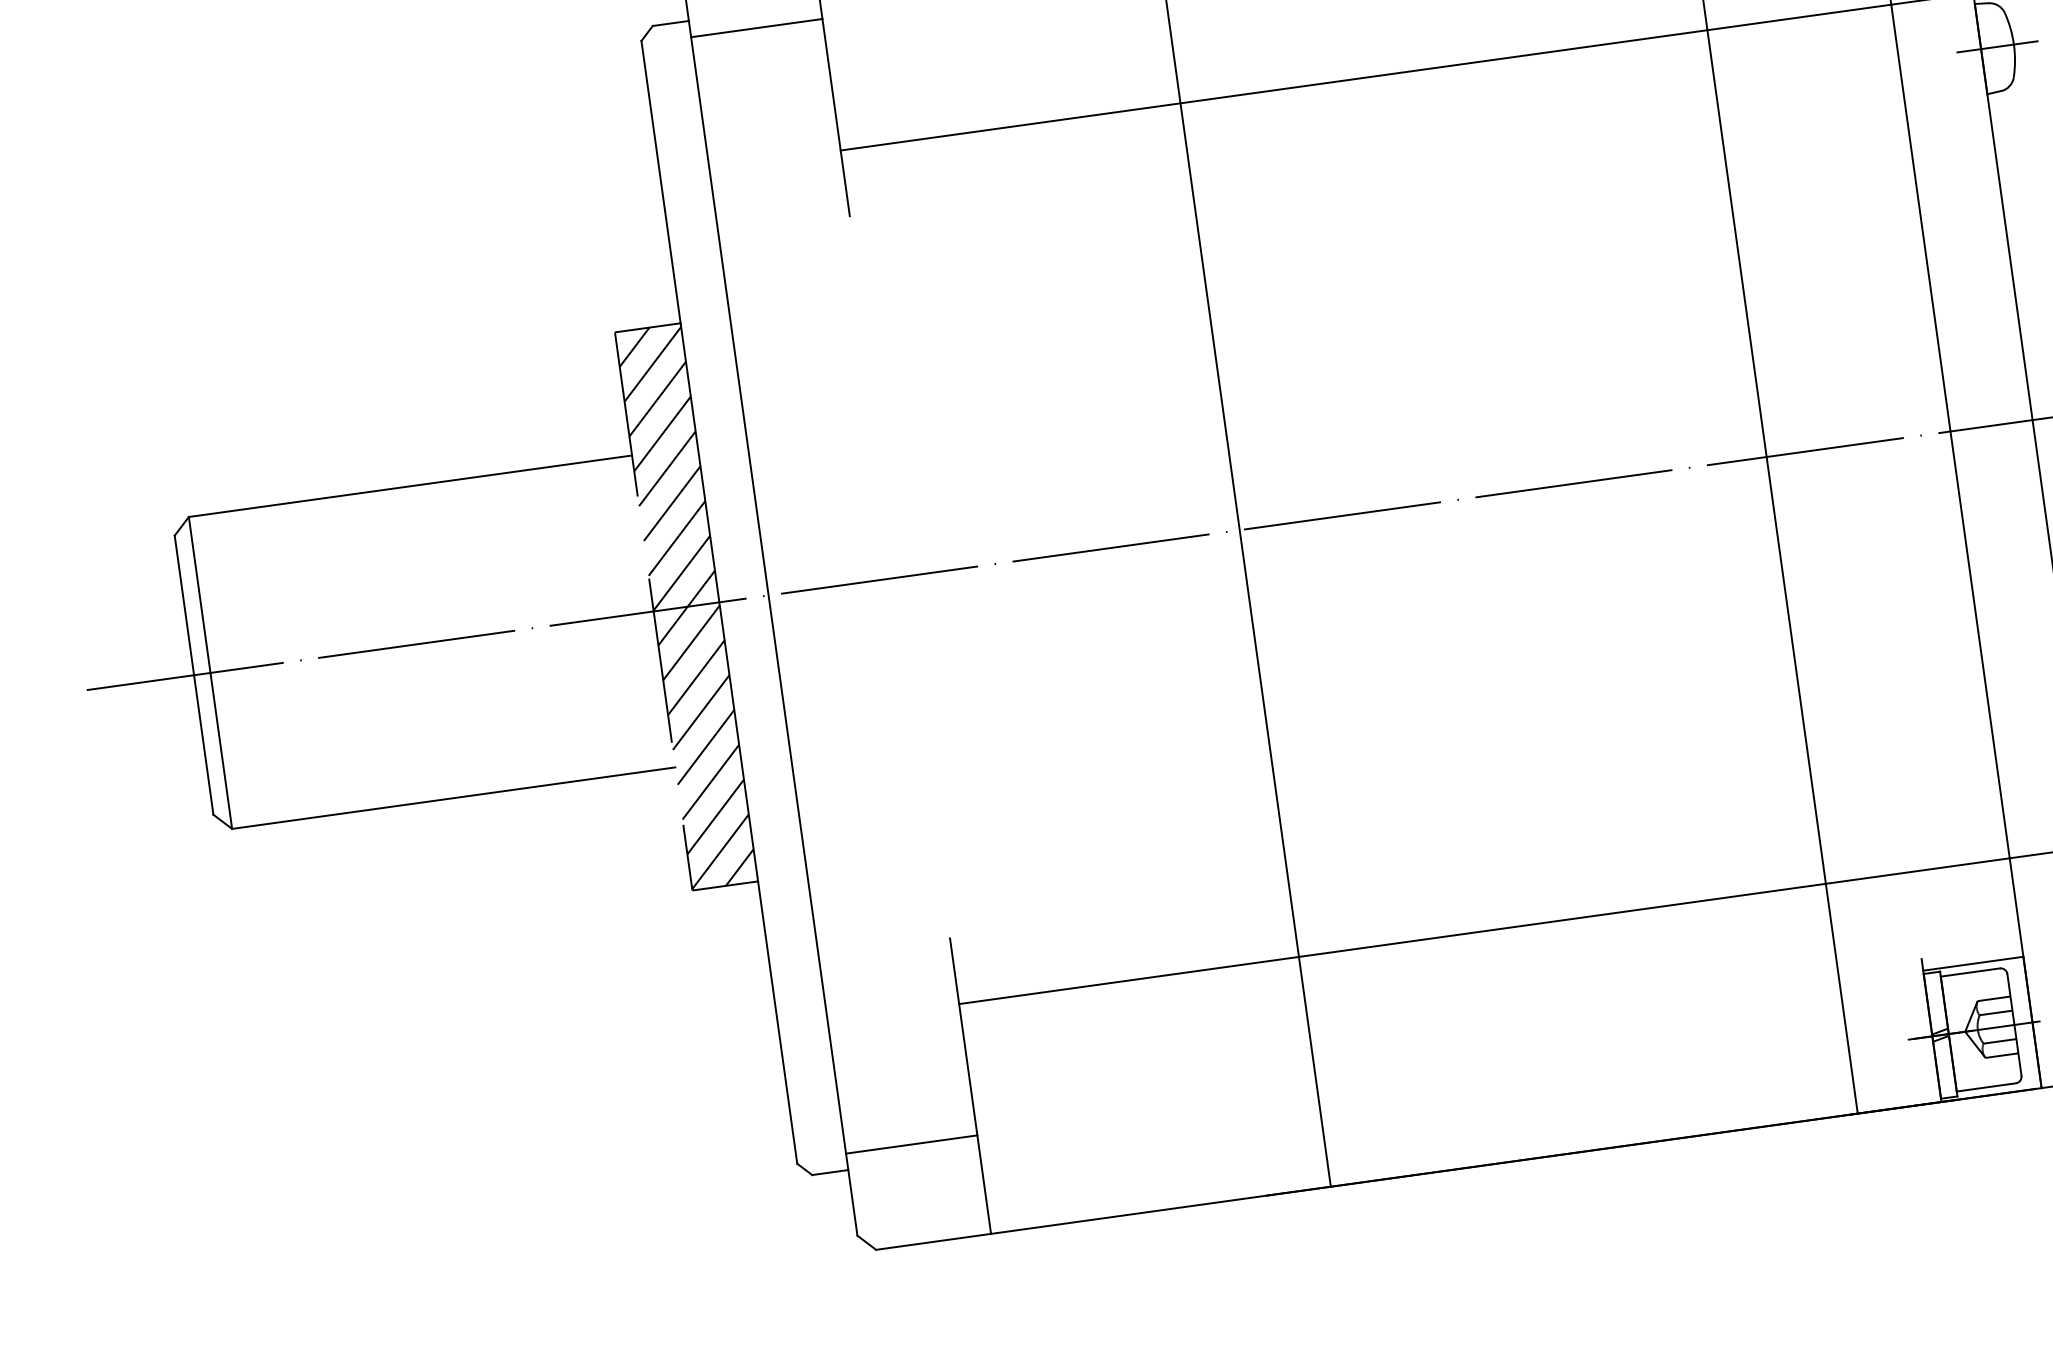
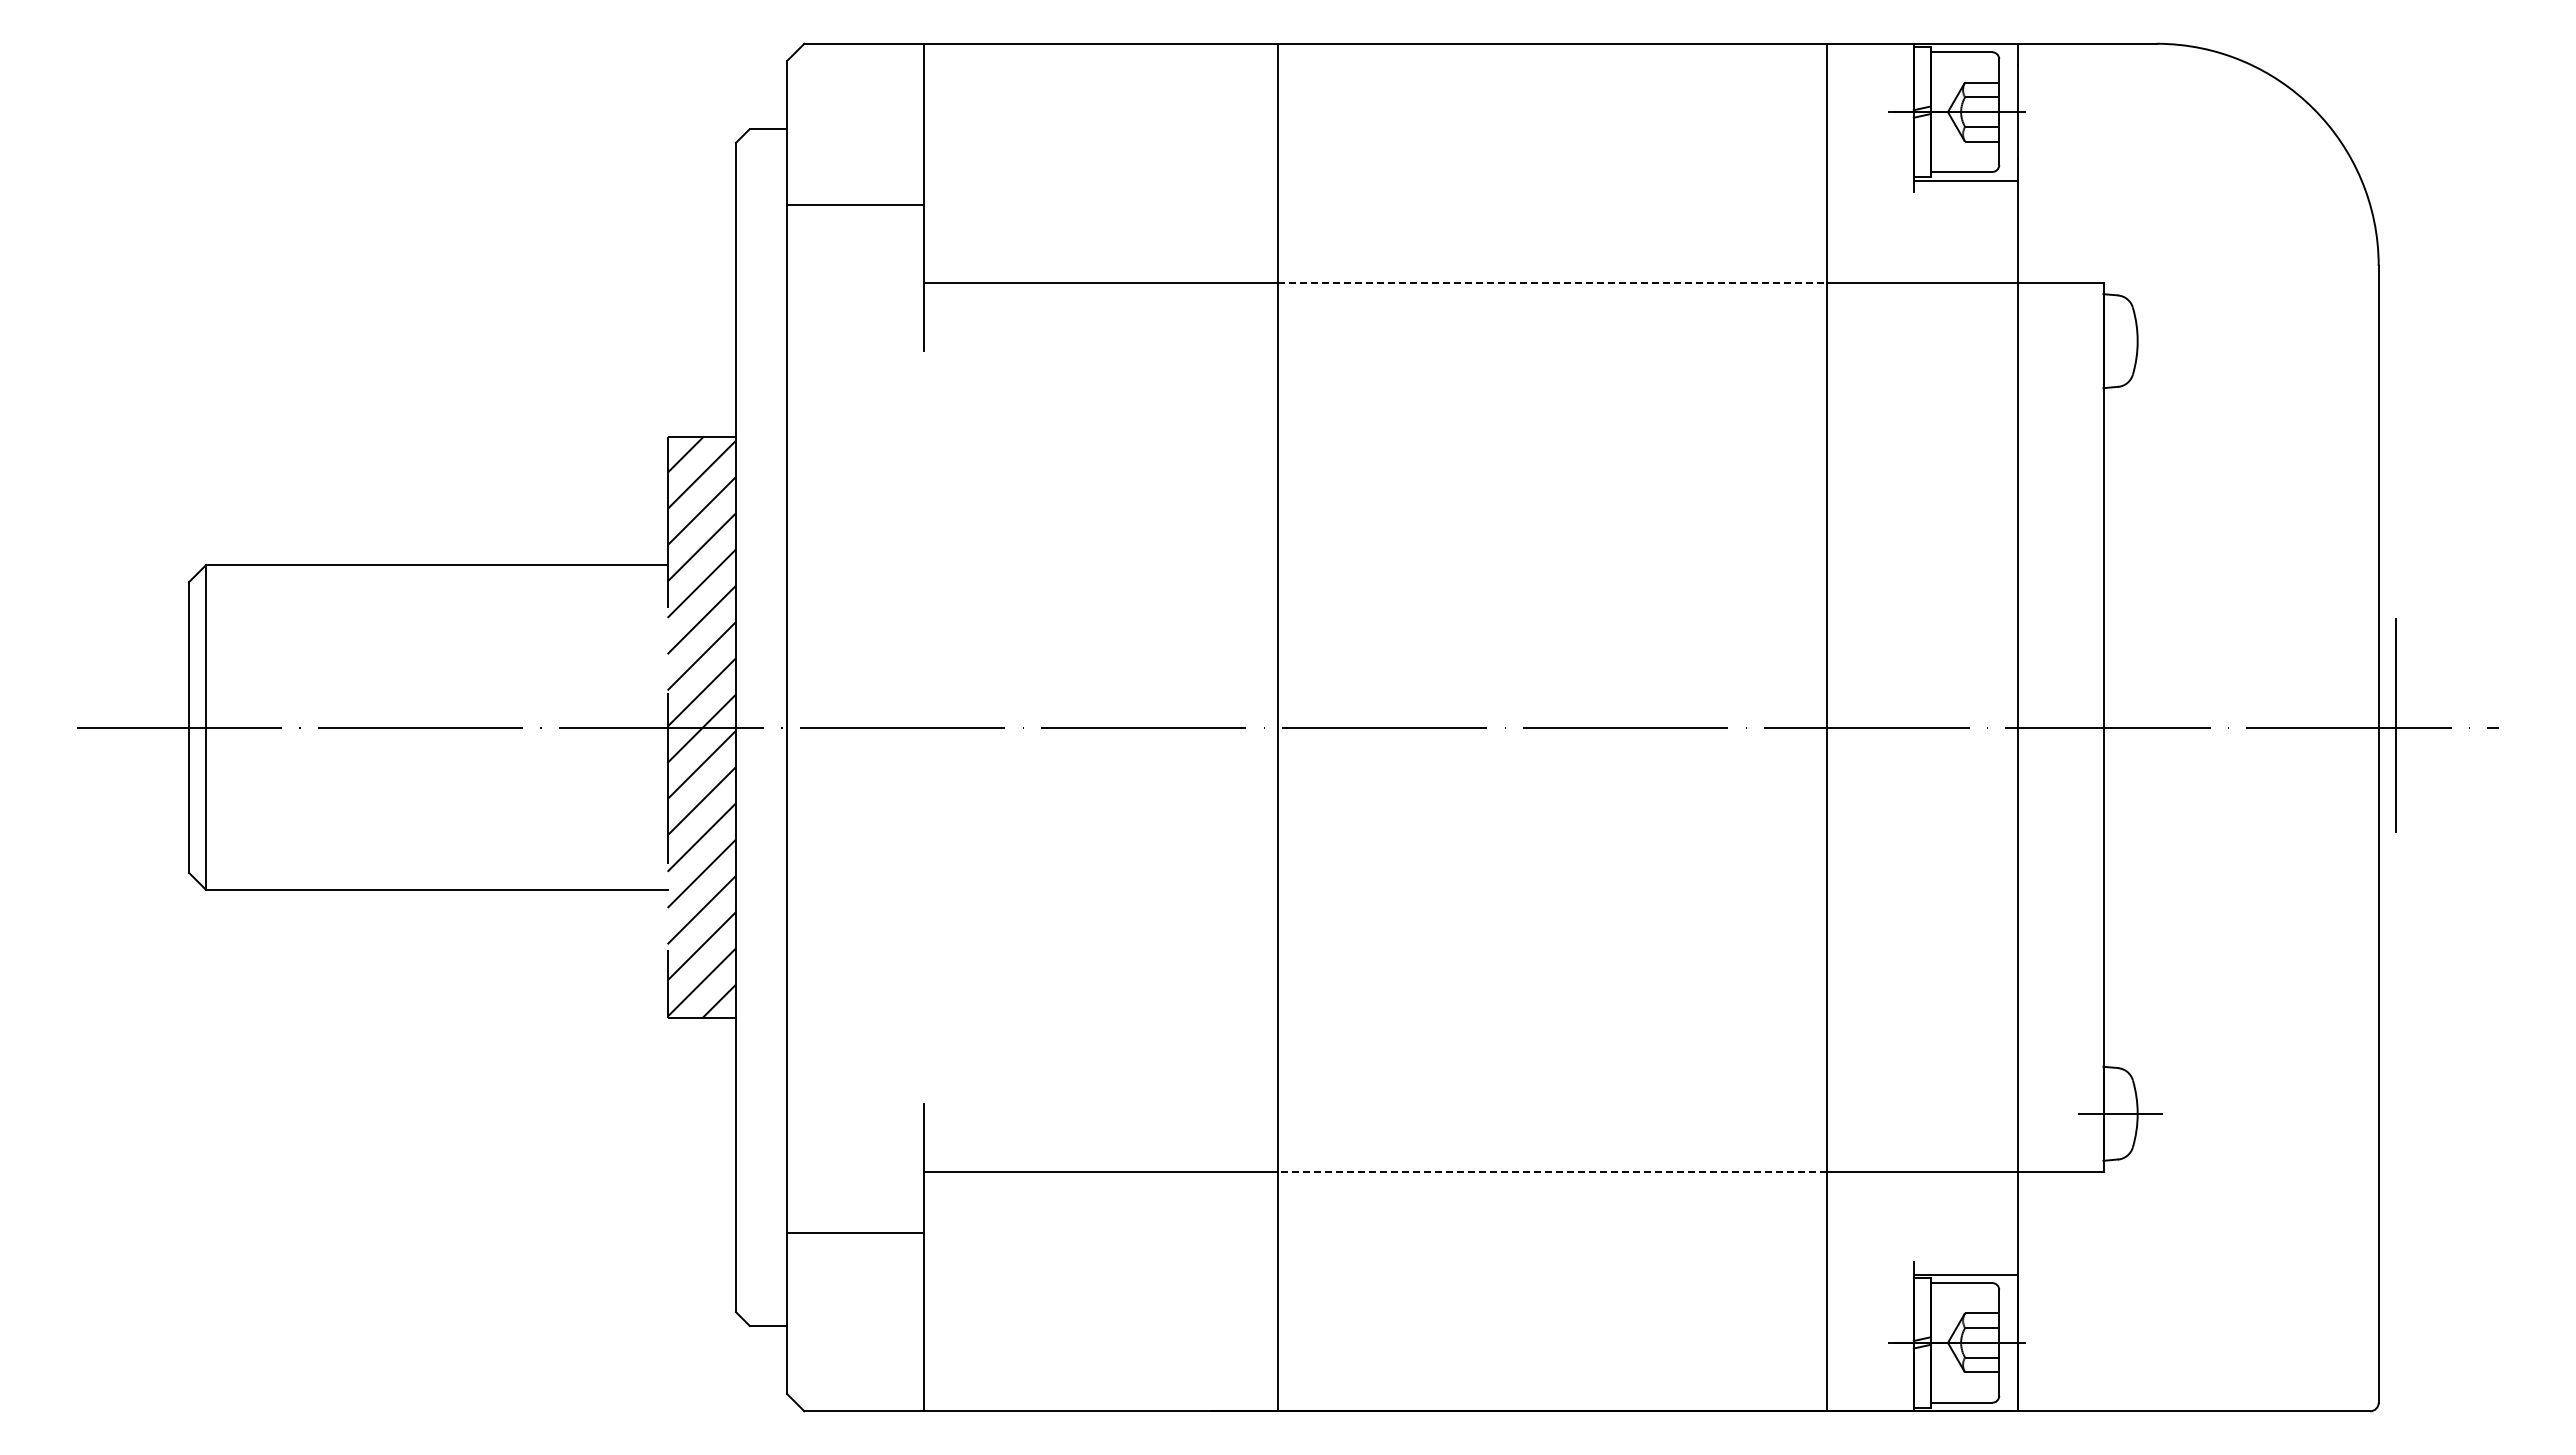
line: (756, 28) -> (855, 205), moved
line: (1997, 47) -> (2120, 341), removed
line: (1444, 67) -> (1552, 283), solid -> dashed
line: (1561, 920) -> (1551, 1171), solid -> dashed
line: (911, 1144) -> (855, 1232), moved

